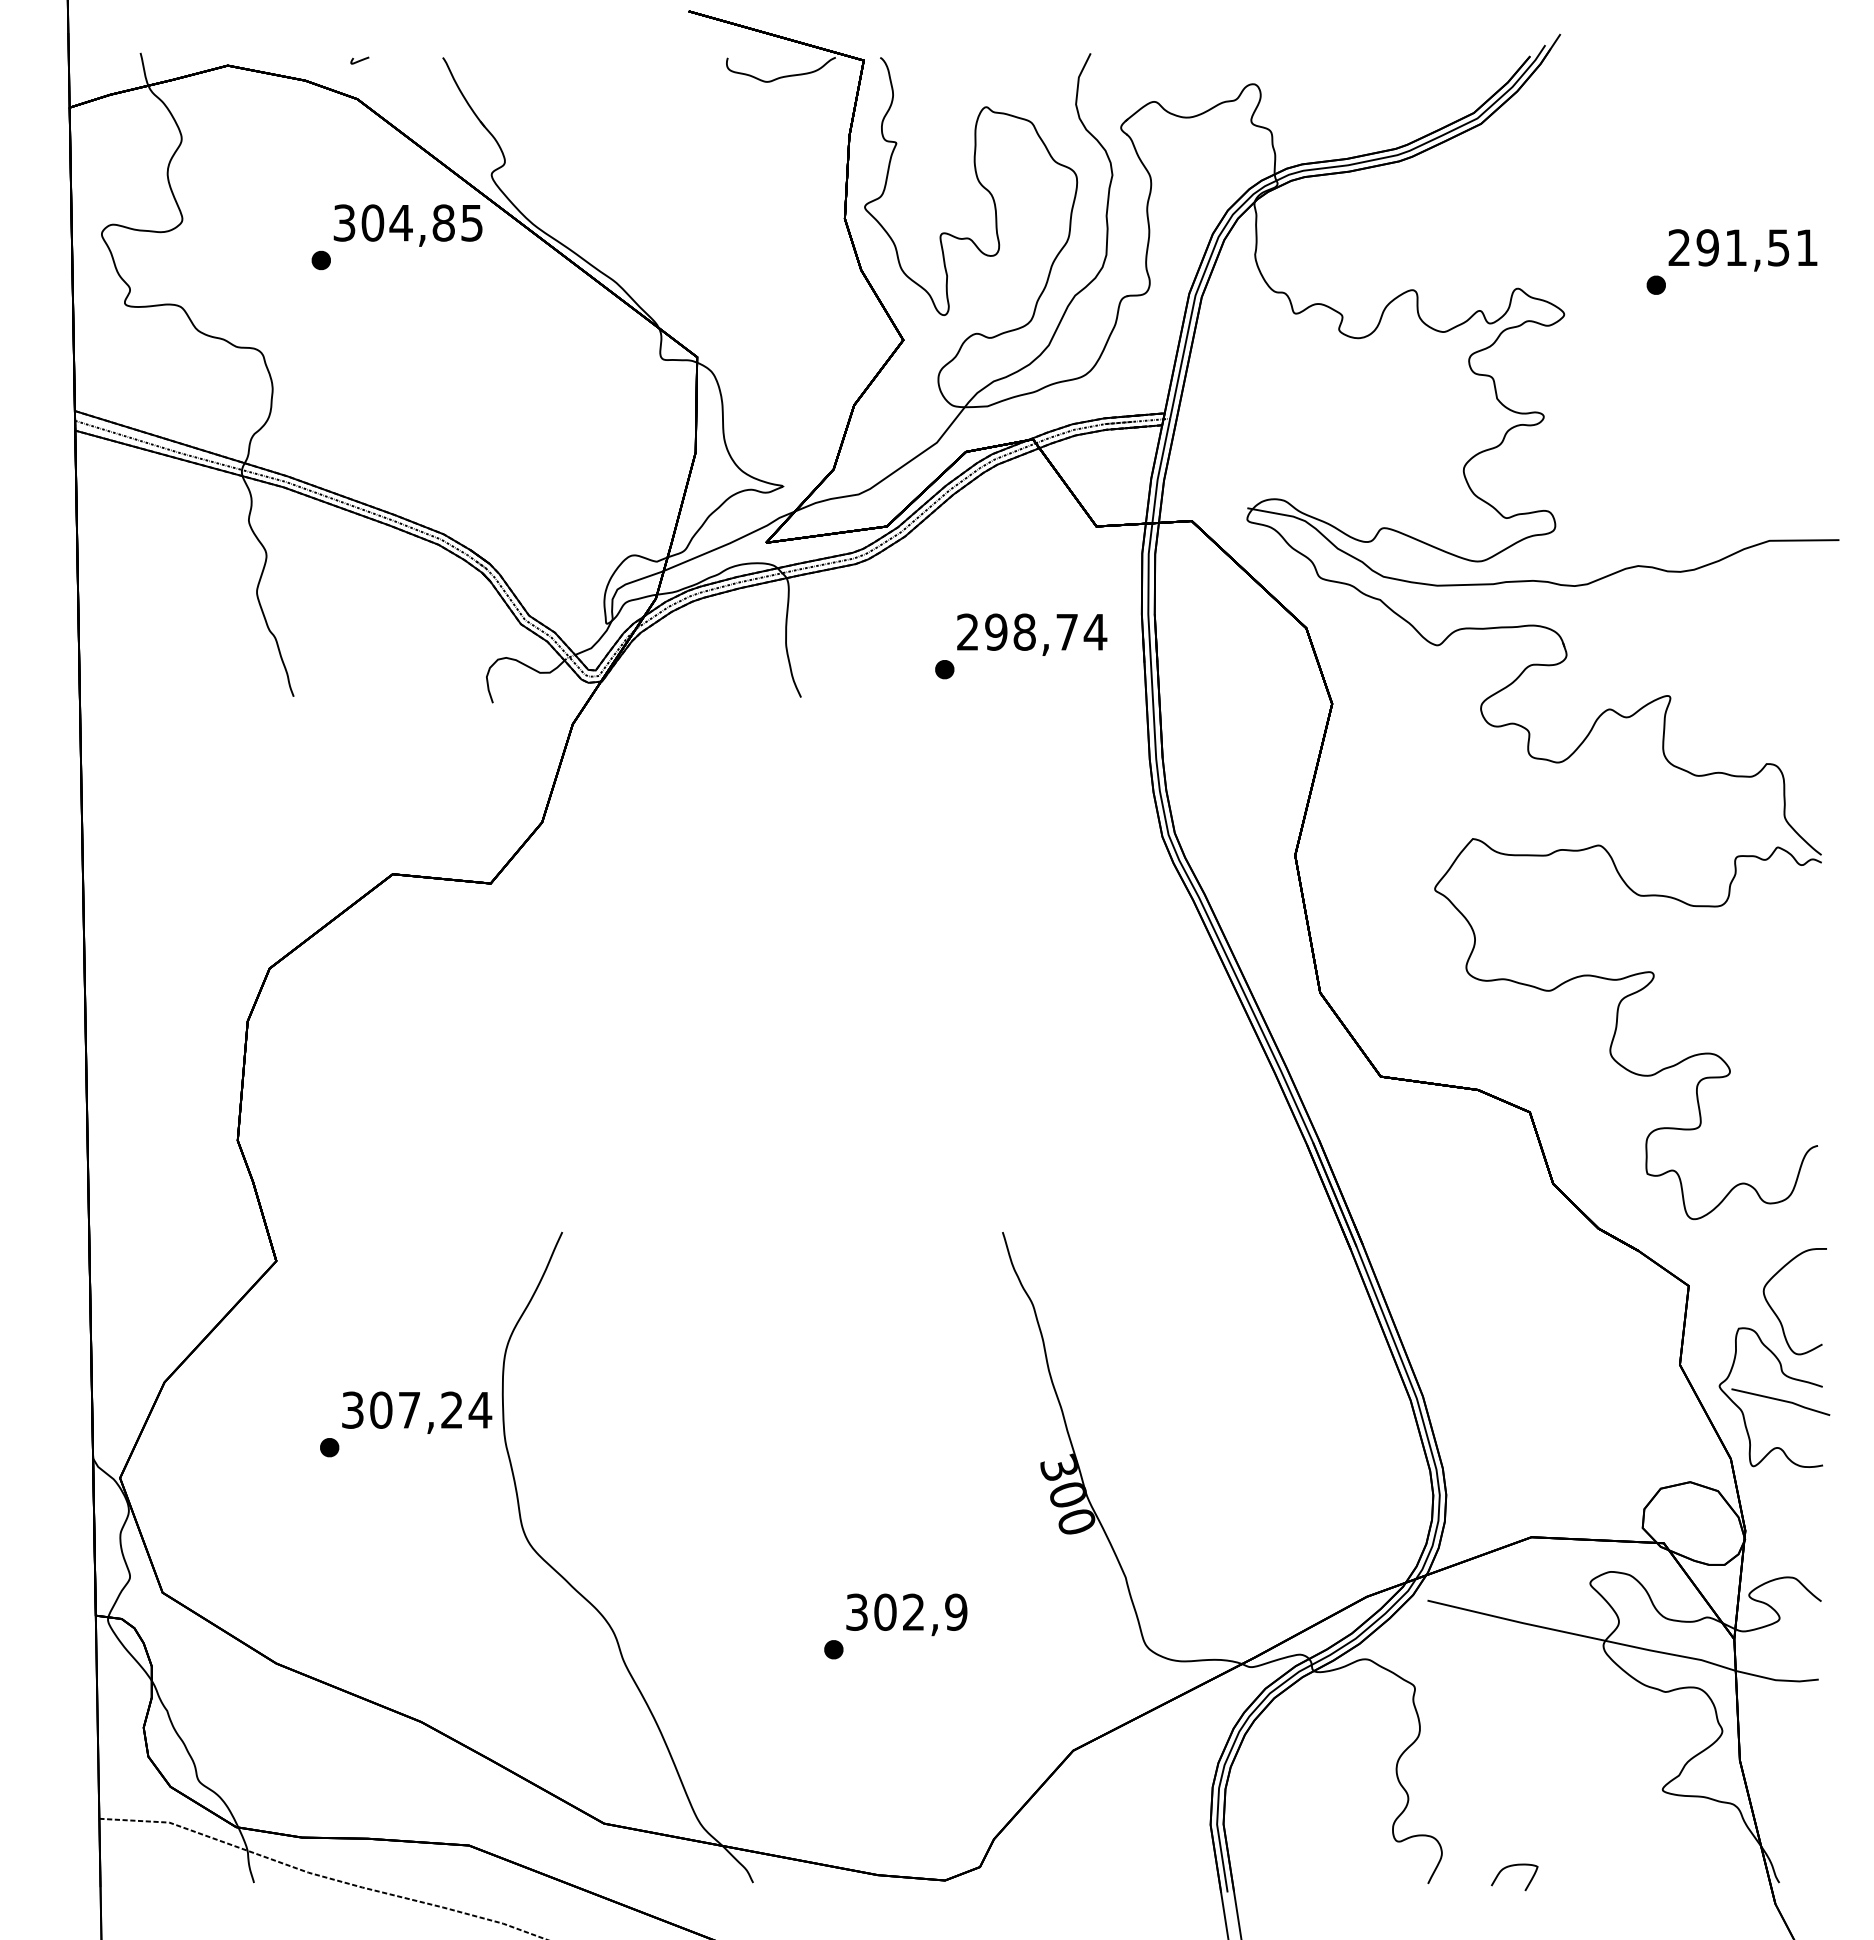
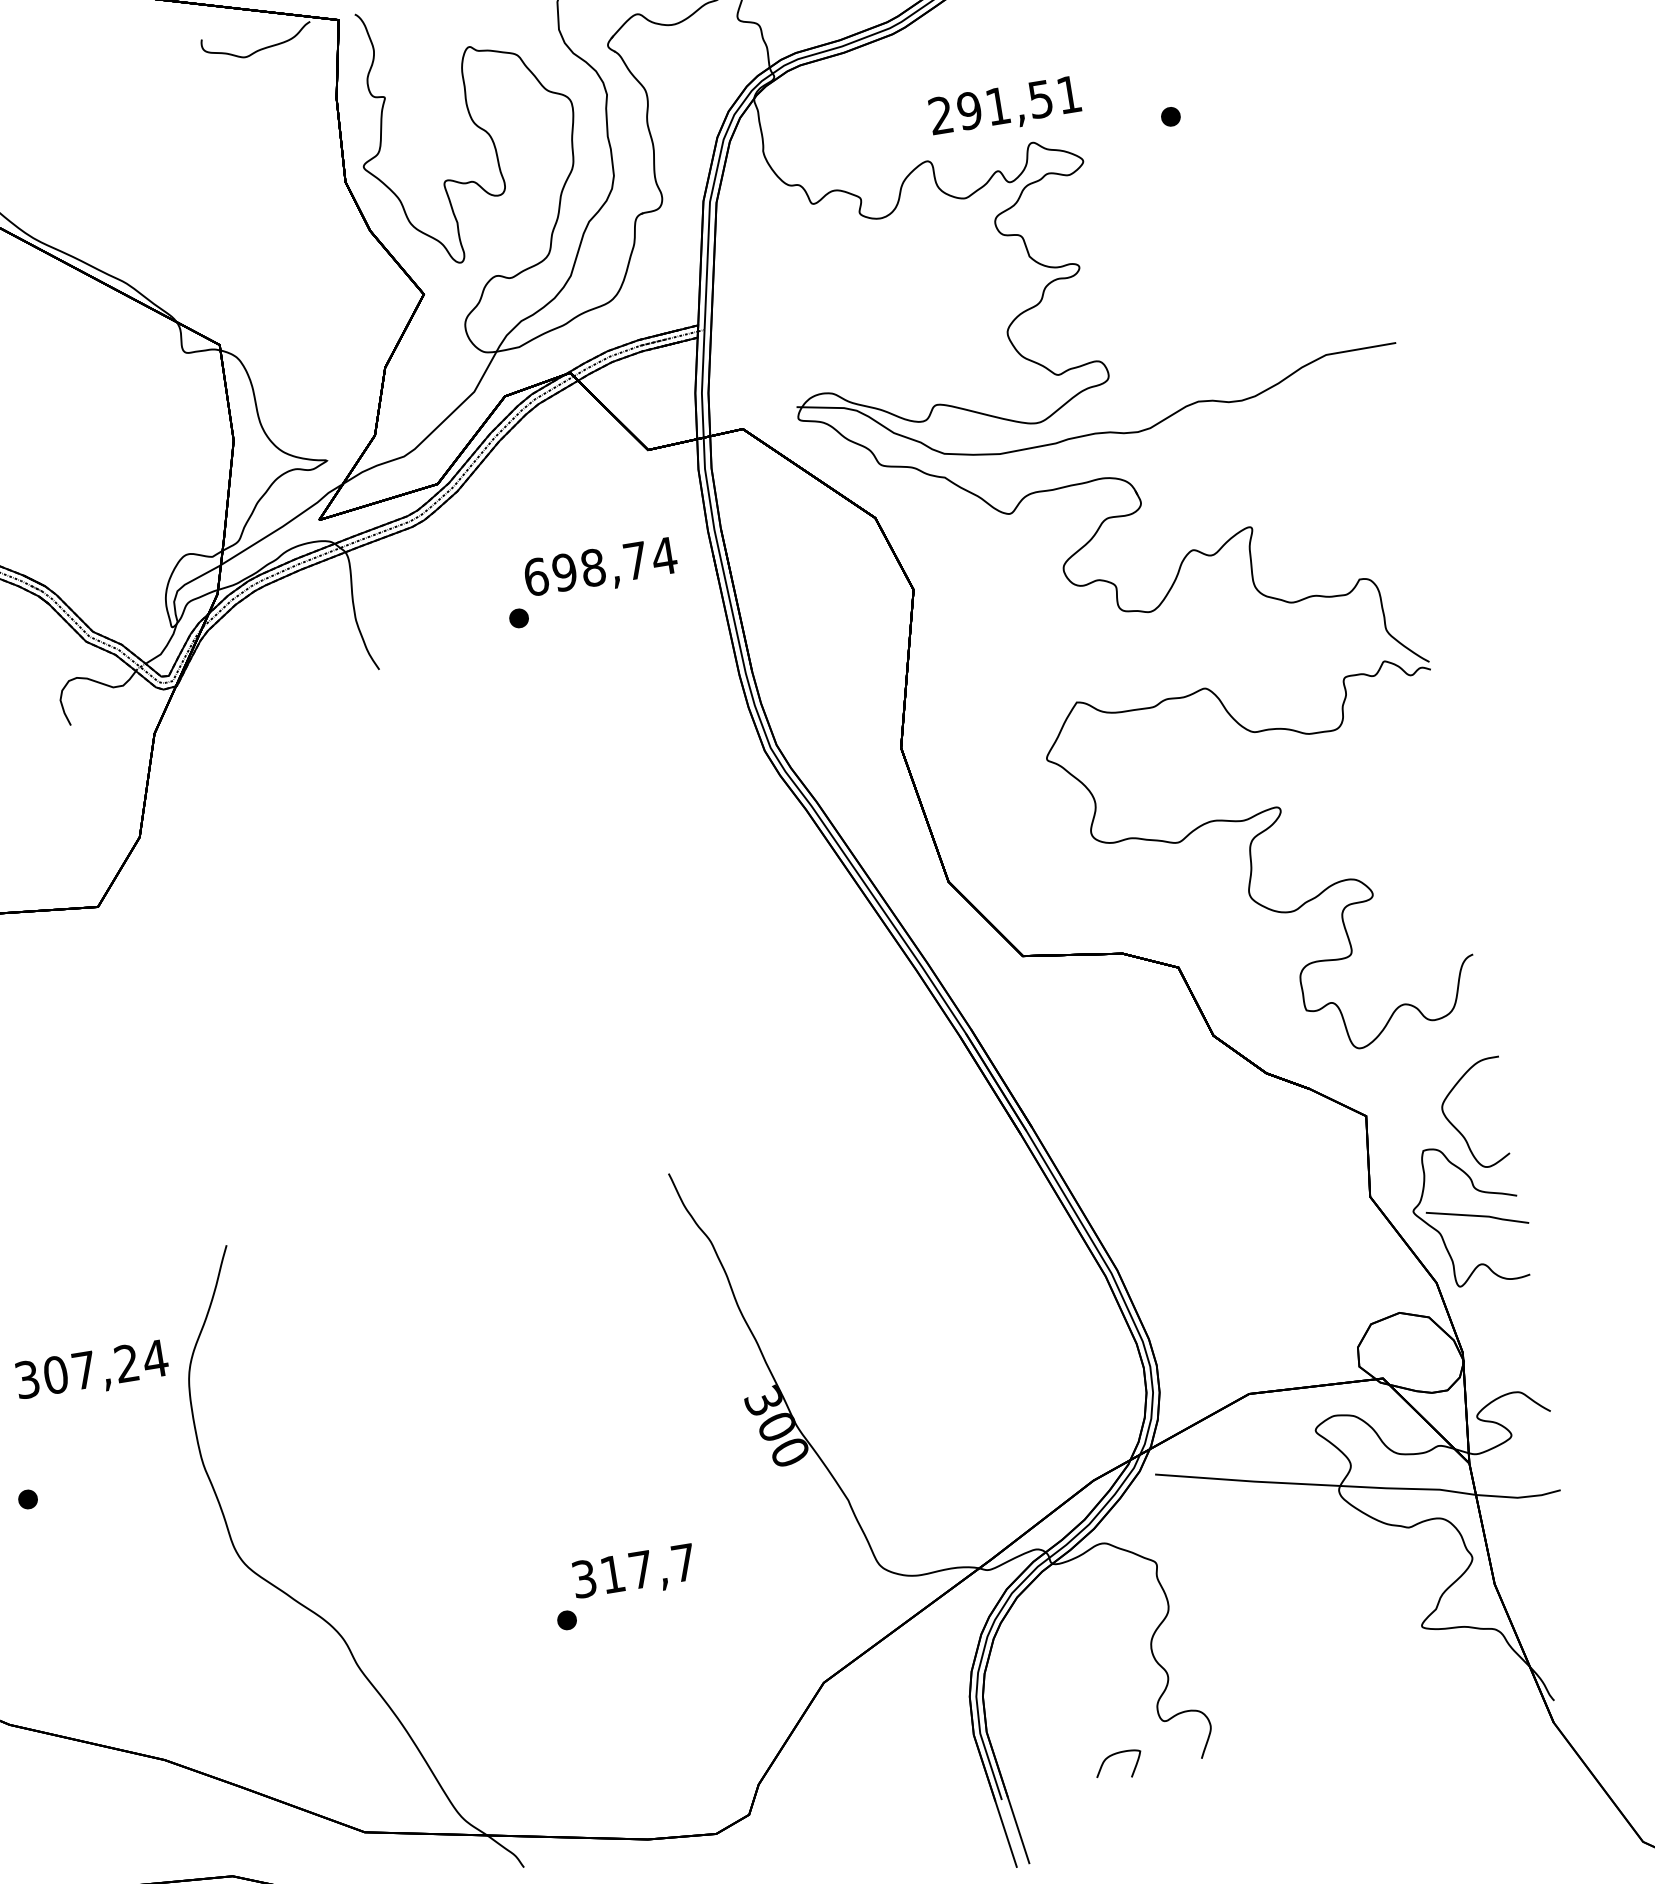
text: (1742, 250) -> (1004, 107), moved
text: (968, 631) -> (536, 576), 298,74 -> 698,74
text: (417, 1412) -> (92, 1371), moved
text: (920, 1611) -> (647, 1567), 302,9 -> 317,7
curve: (1514, 1866) -> (1116, 1754), moved

